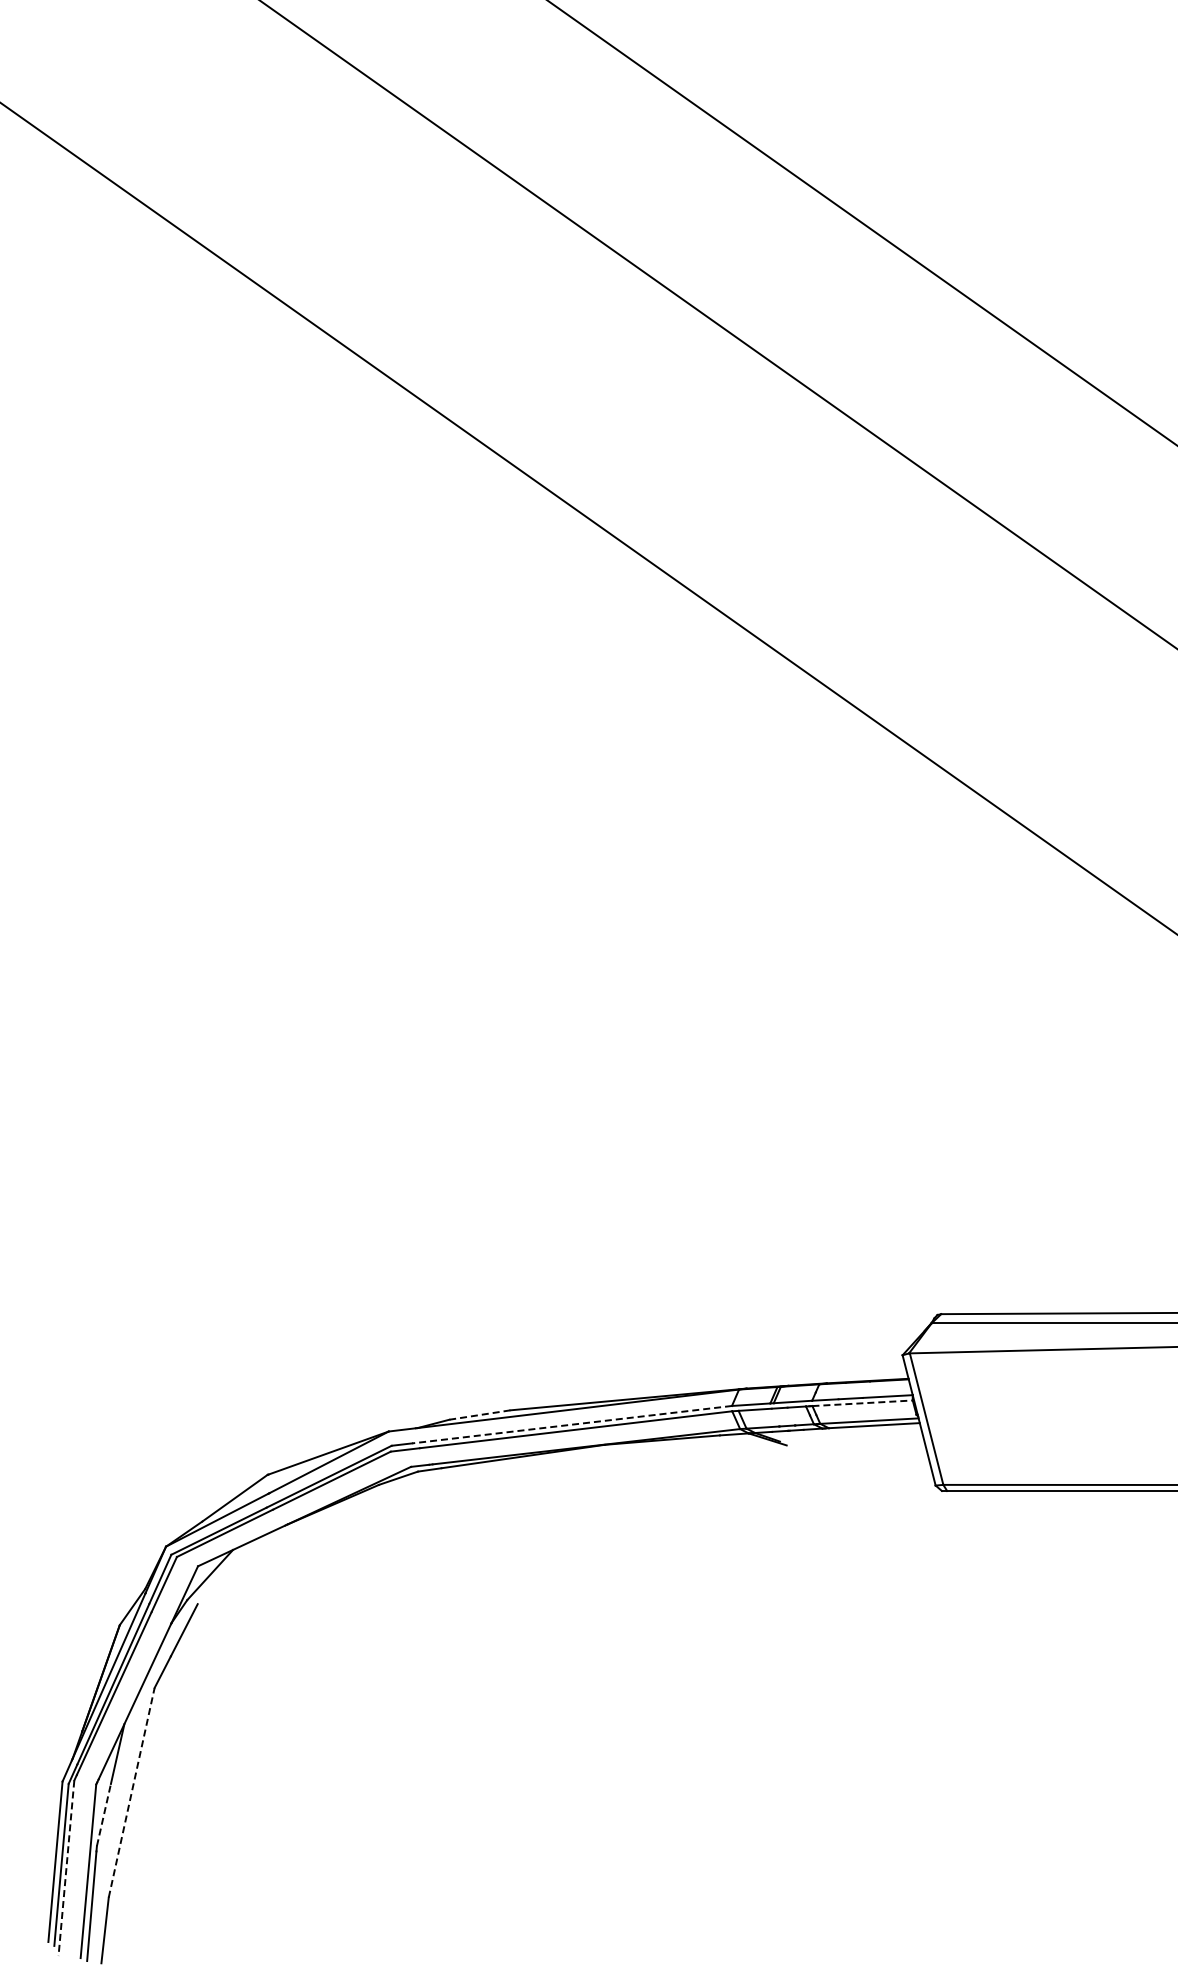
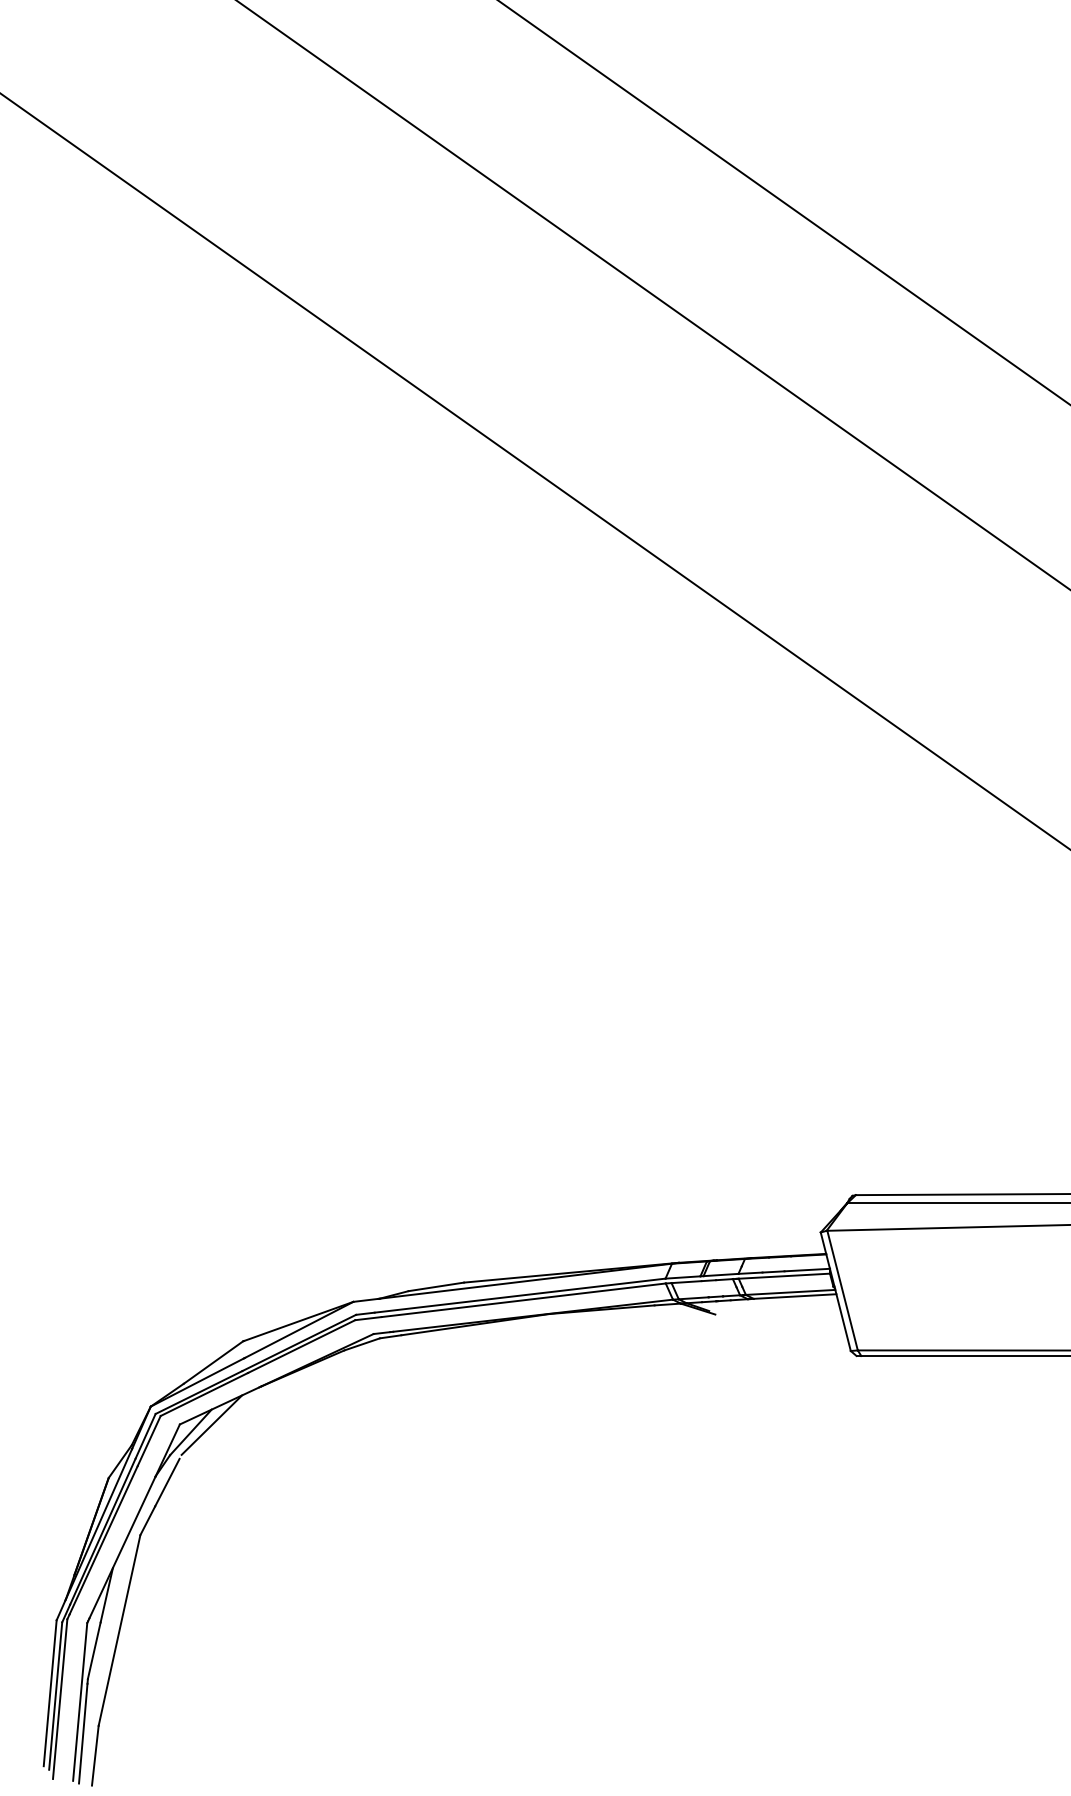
line: (863, 1403) -> (785, 1276), dashed -> solid
line: (479, 1415) -> (435, 1287), dashed -> solid
line: (571, 1424) -> (519, 1295), dashed -> solid
line: (232, 1566) -> (211, 1424), added
line: (131, 1792) -> (119, 1630), dashed -> solid
line: (103, 1815) -> (93, 1651), dashed -> solid
line: (66, 1868) -> (60, 1699), dashed -> solid

